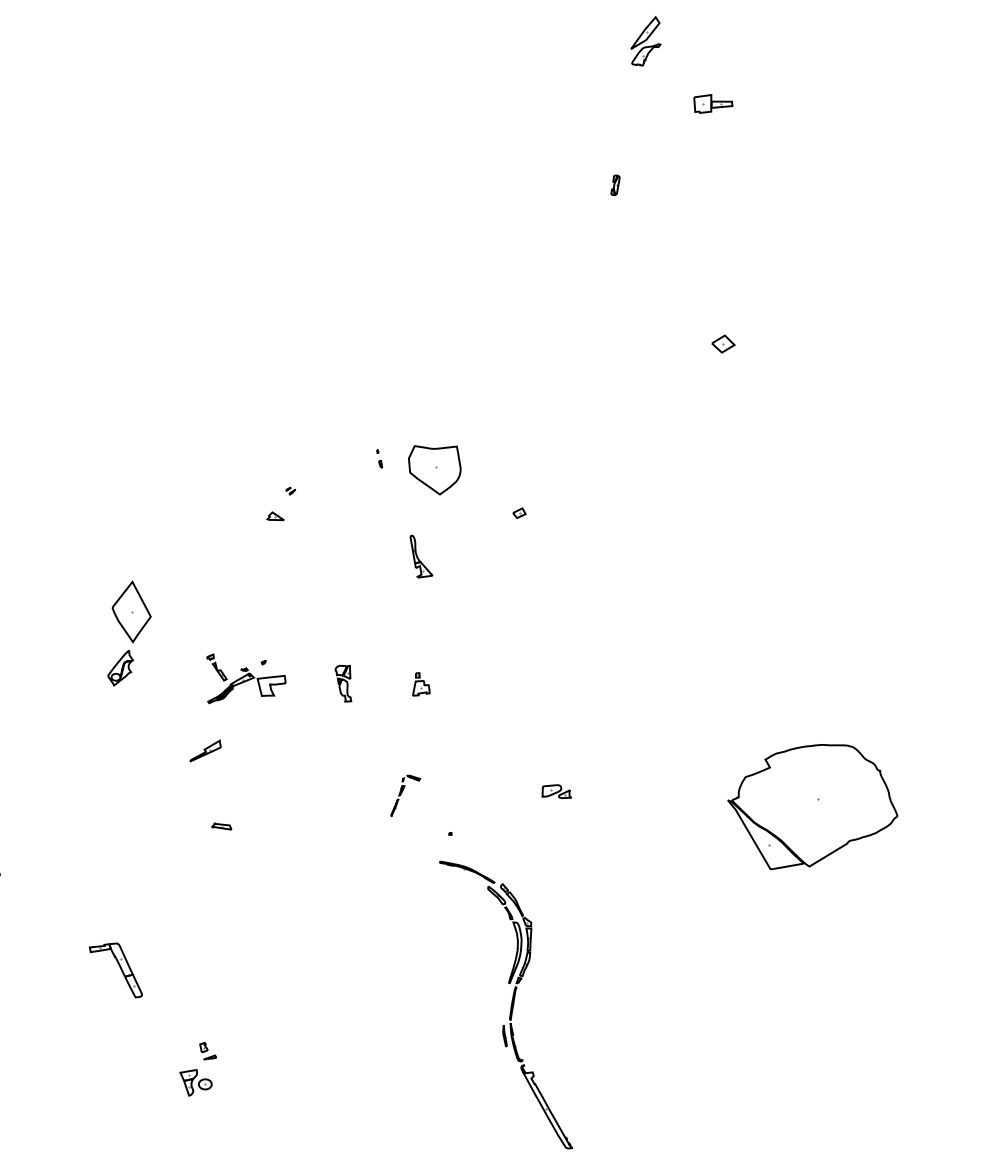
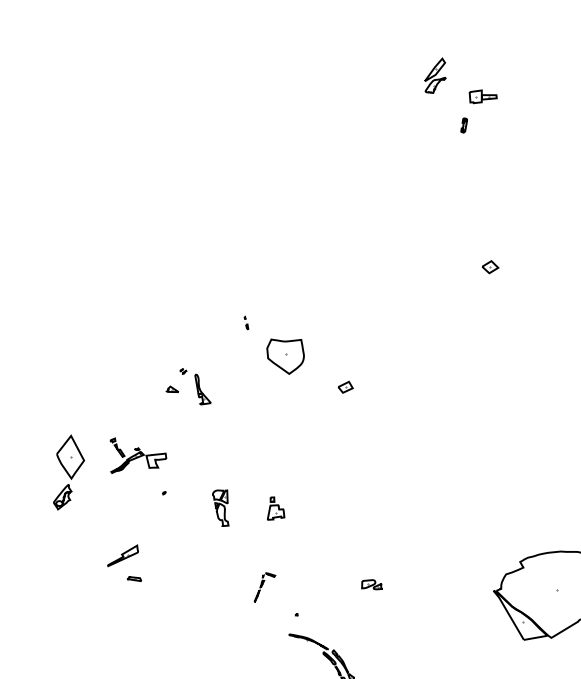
part: (645, 41) -> (435, 75), moved
part: (615, 185) -> (464, 125), moved
part: (379, 458) -> (246, 322), moved
part: (519, 512) -> (345, 386), size x1.6
part: (421, 556) -> (203, 389), moved
part: (246, 678) -> (138, 455), moved
part: (343, 683) -> (220, 507), size x1.4
part: (421, 684) -> (276, 508), size x1.4
part: (205, 750) -> (122, 555), size x1.4
part: (221, 826) -> (134, 578), moved

